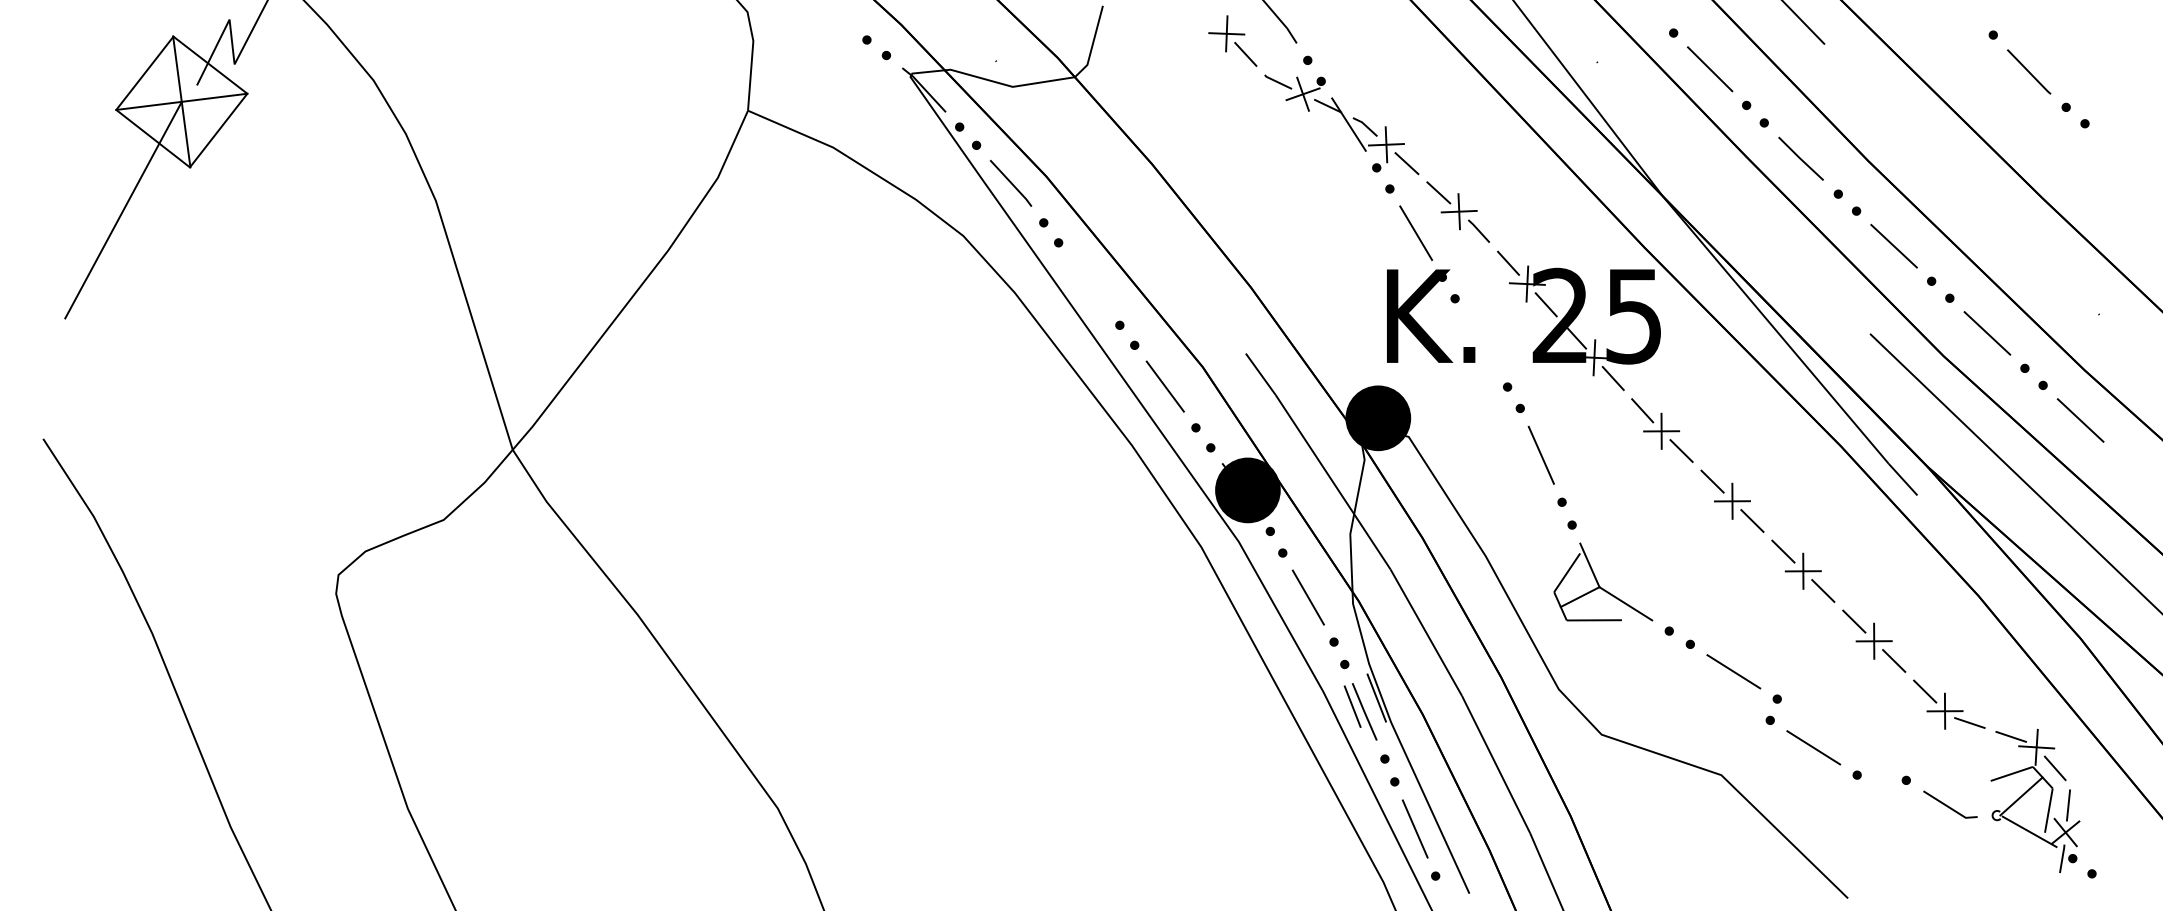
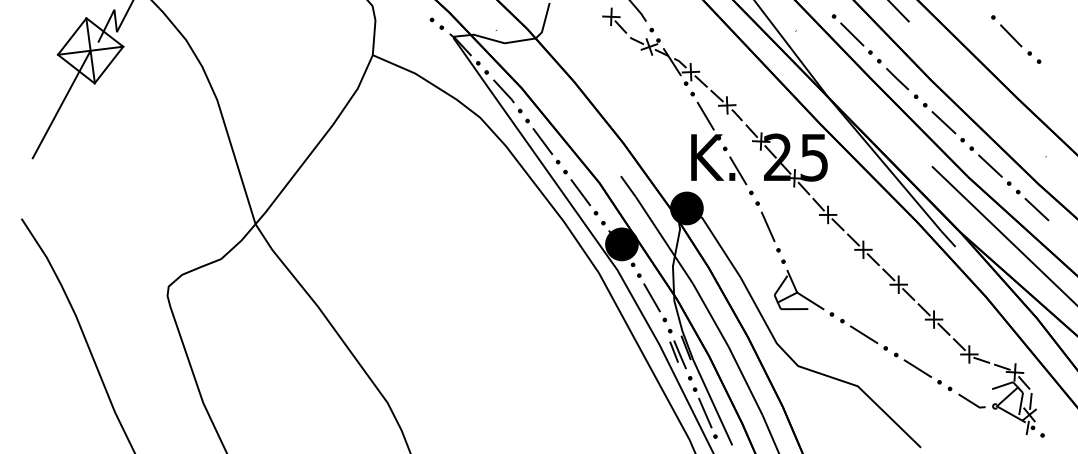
line: (1088, 283) -> (542, 141), added
line: (1481, 342) -> (738, 170), added
part: (1812, 747) -> (917, 368), moved

